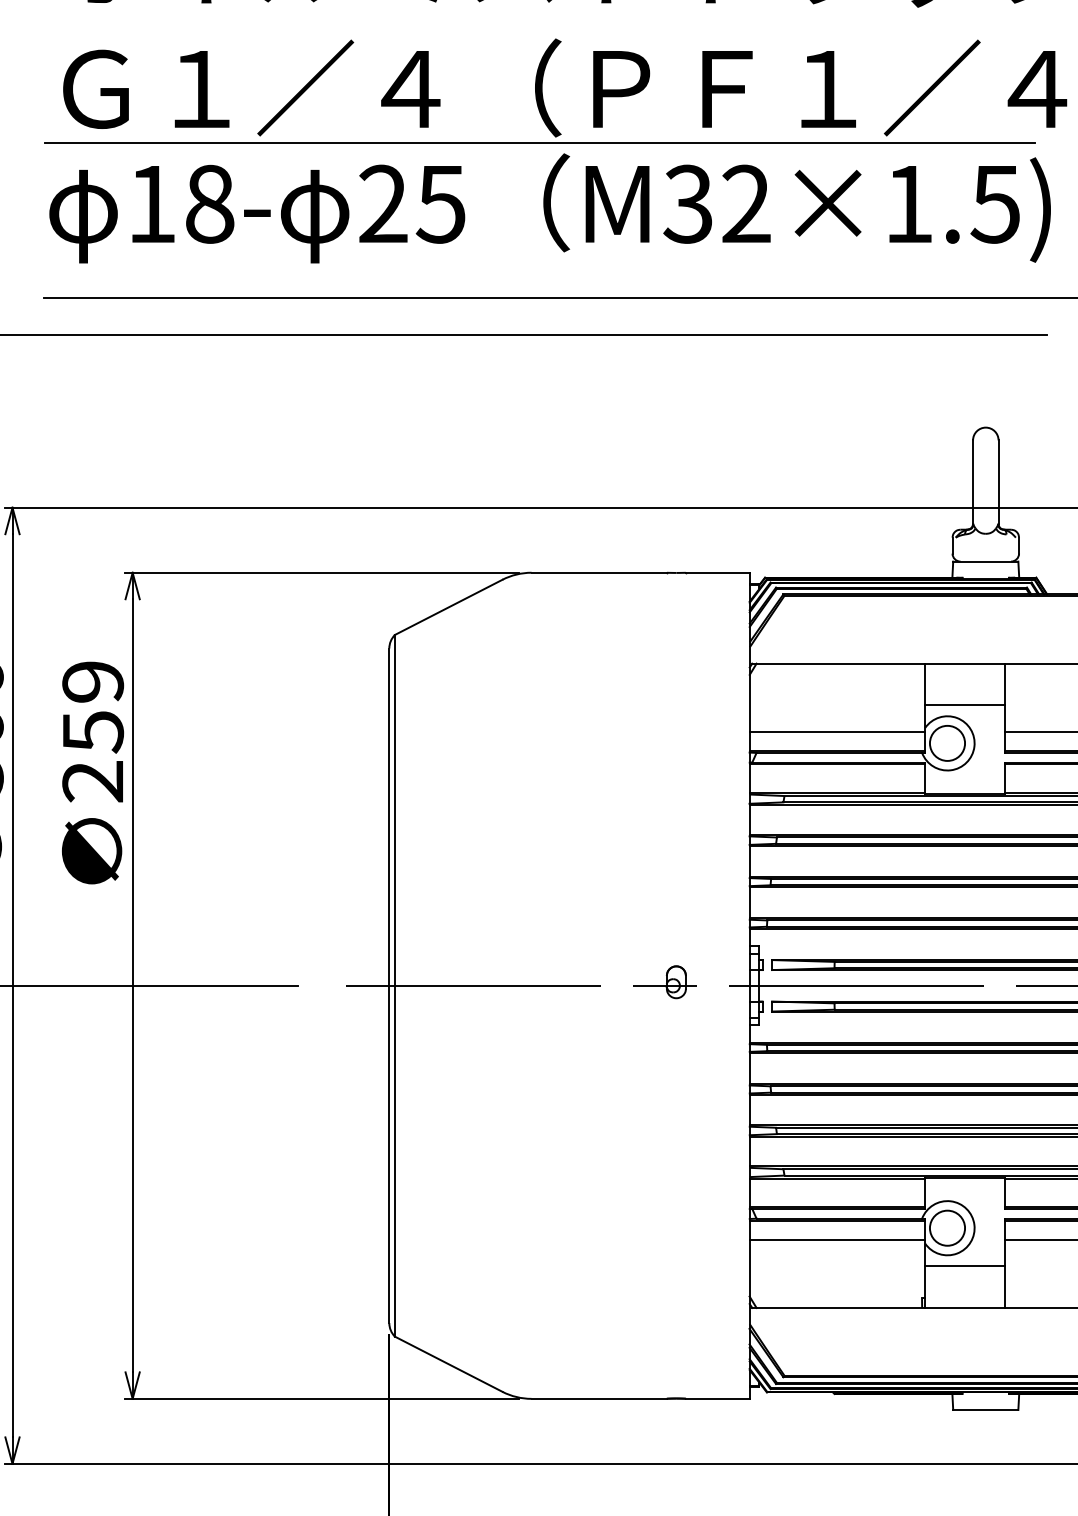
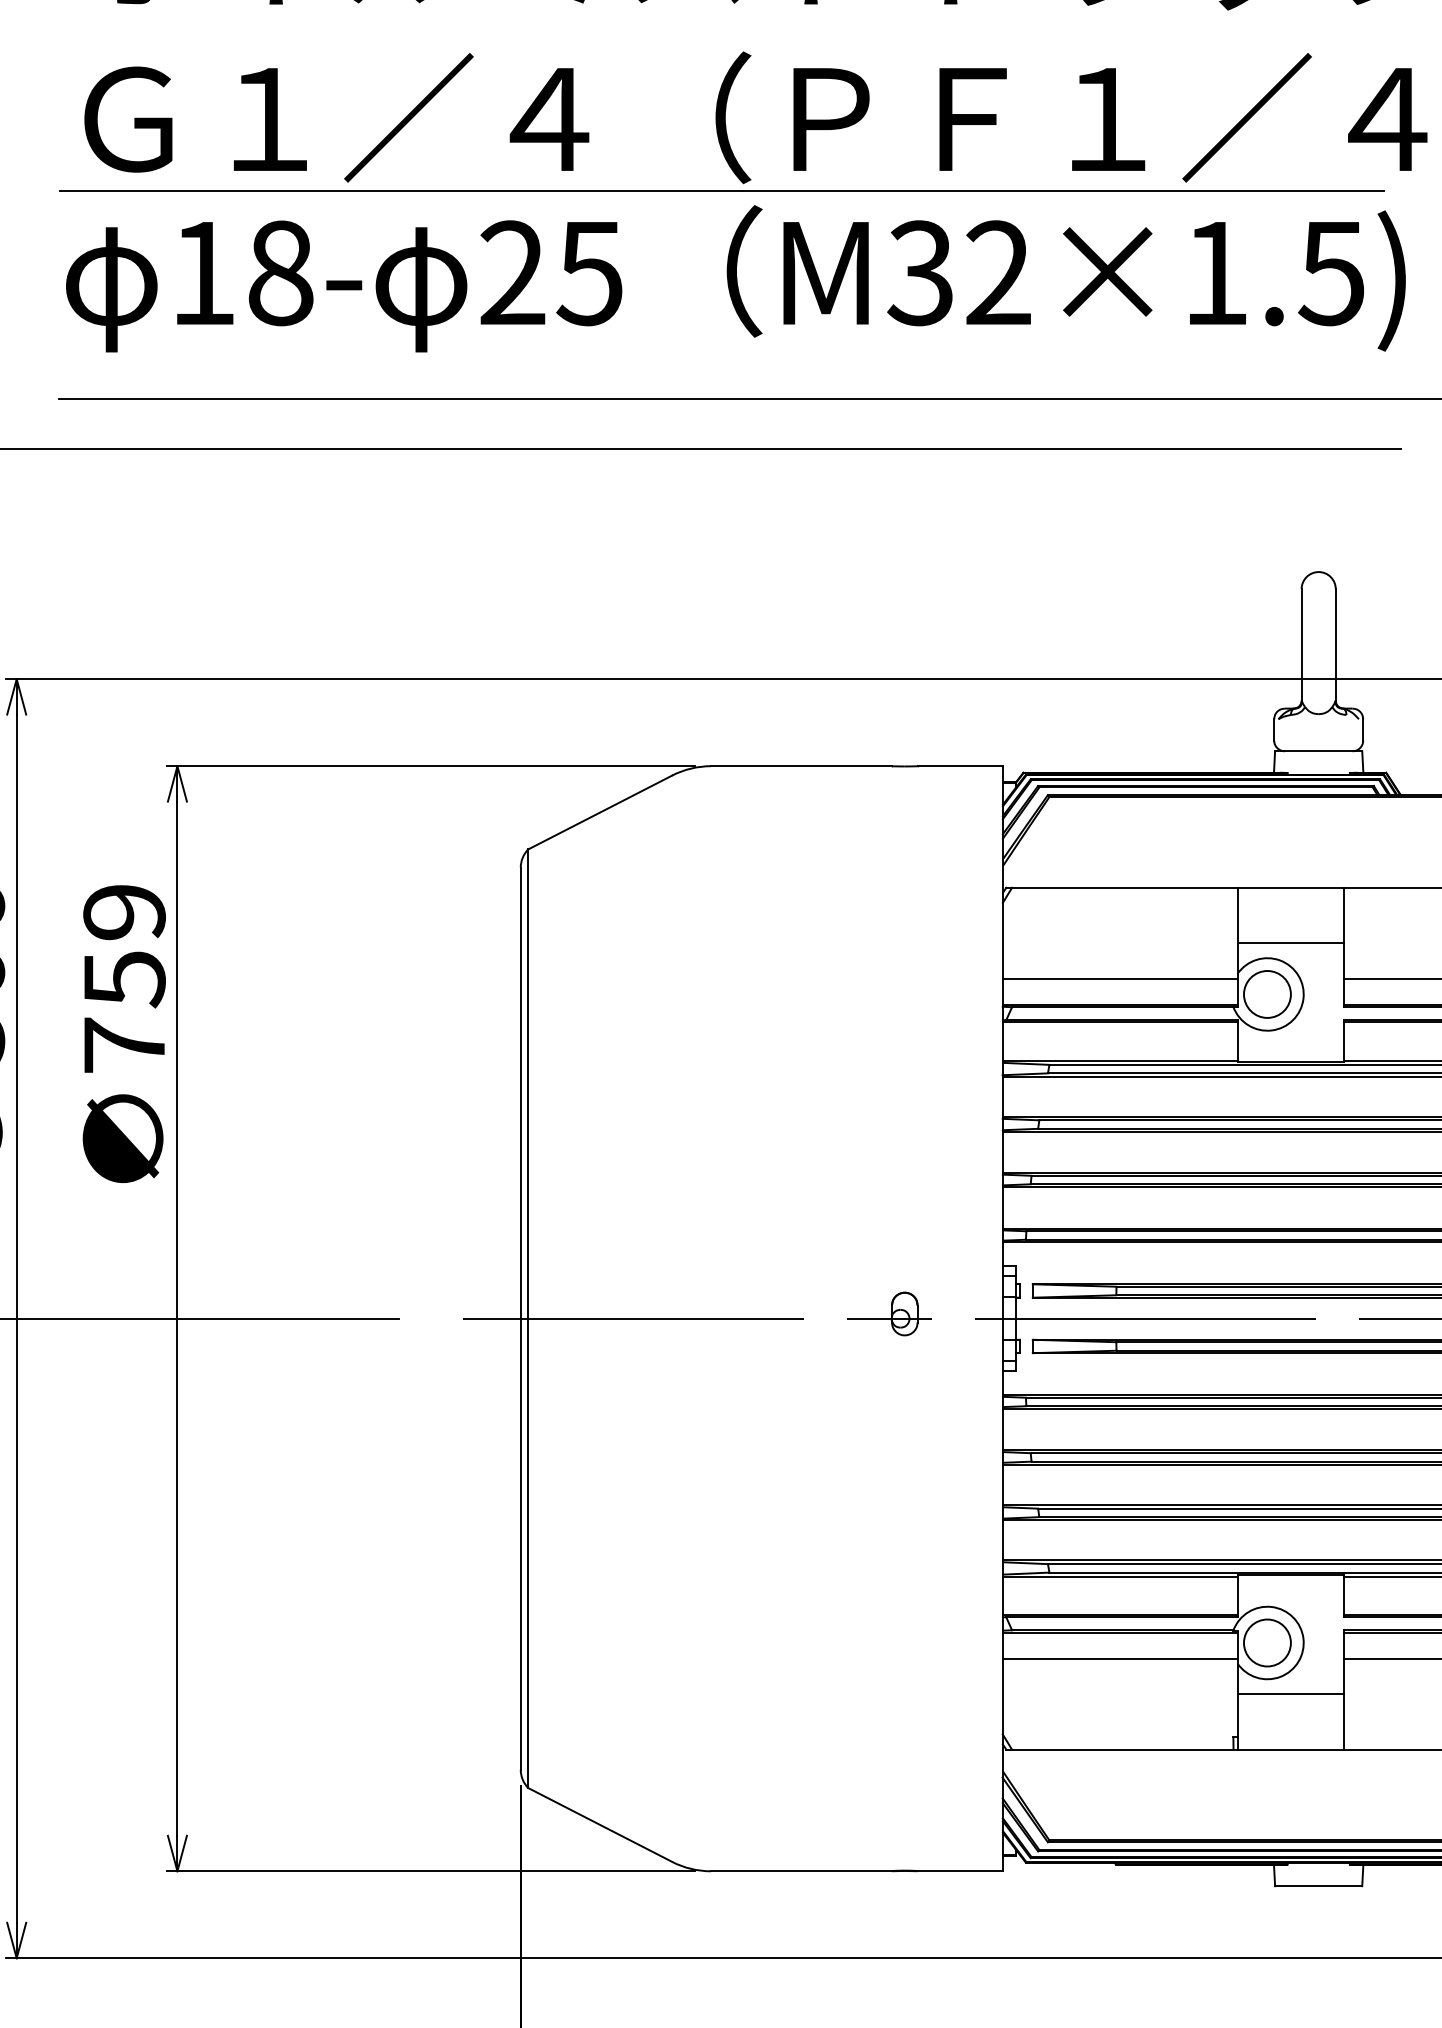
text: (92, 781) -> (123, 1045), 259 -> 759

